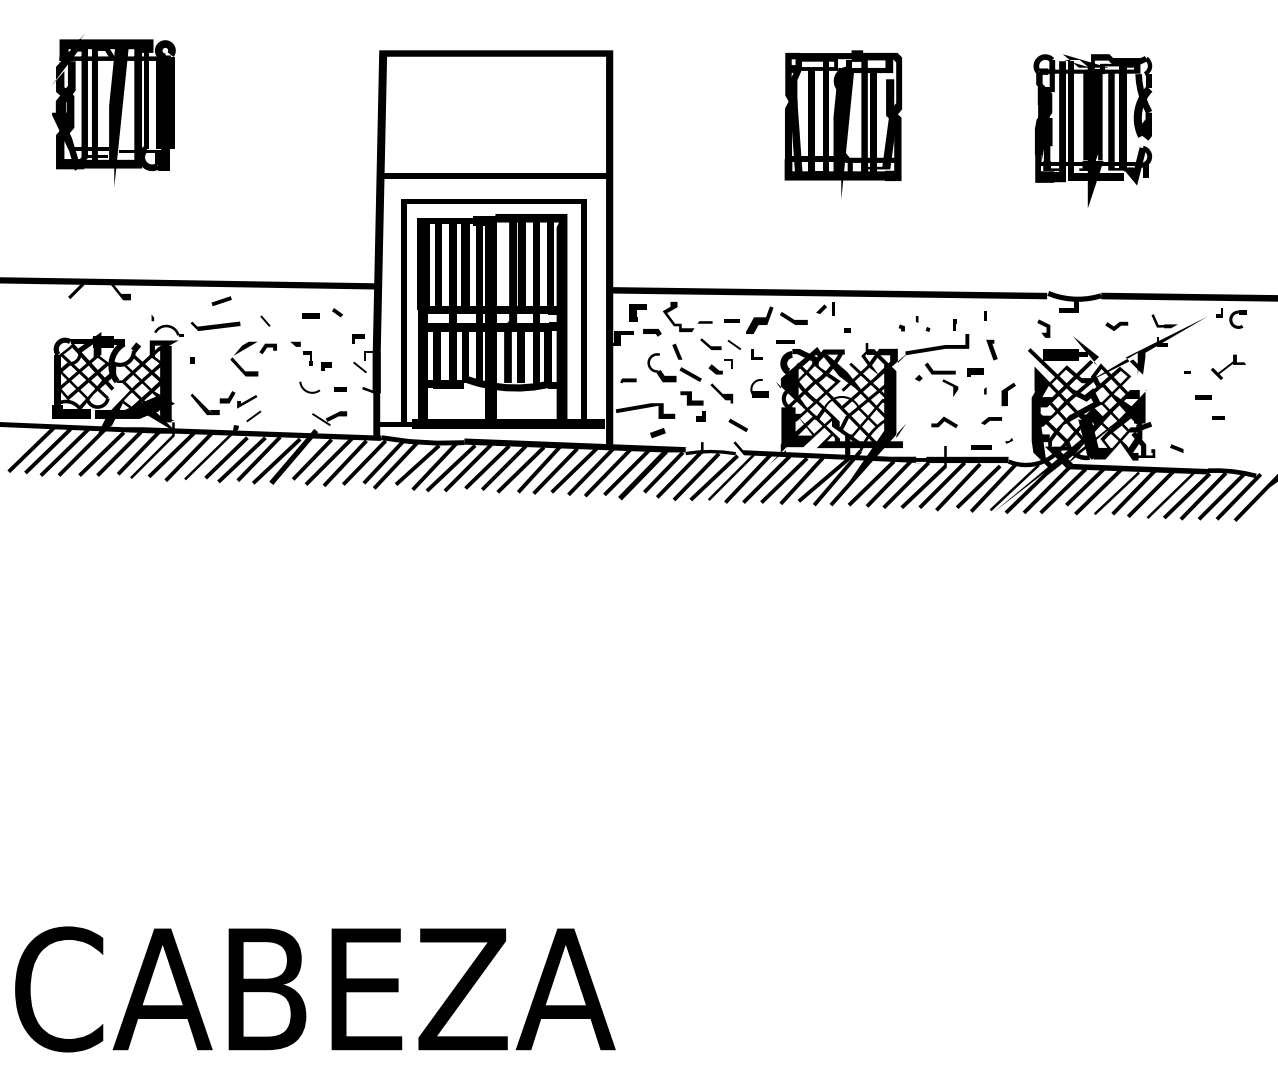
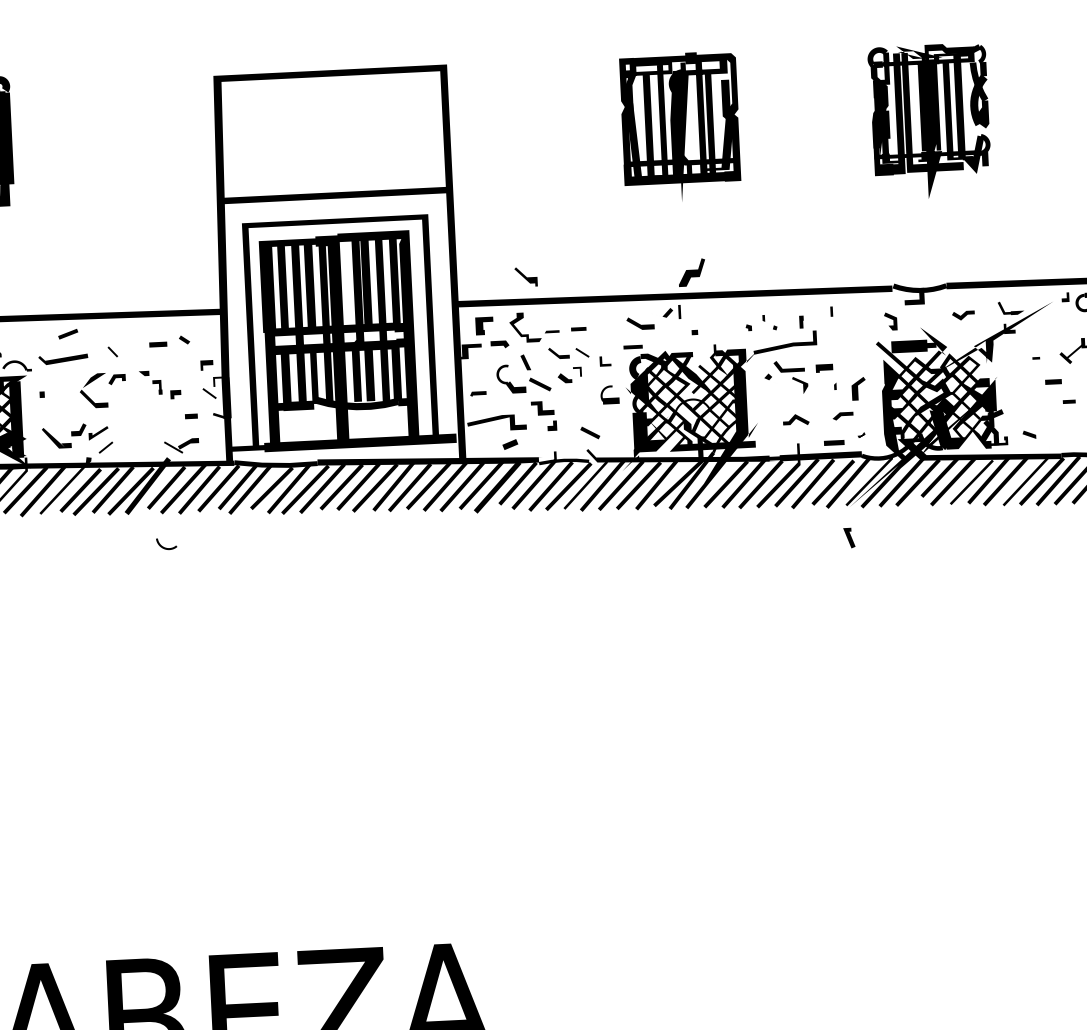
curve: (759, 319) -> (691, 271), moved
line: (991, 349) -> (848, 537), moved
curve: (307, 390) -> (164, 547), moved
line: (721, 393) -> (525, 277), moved

